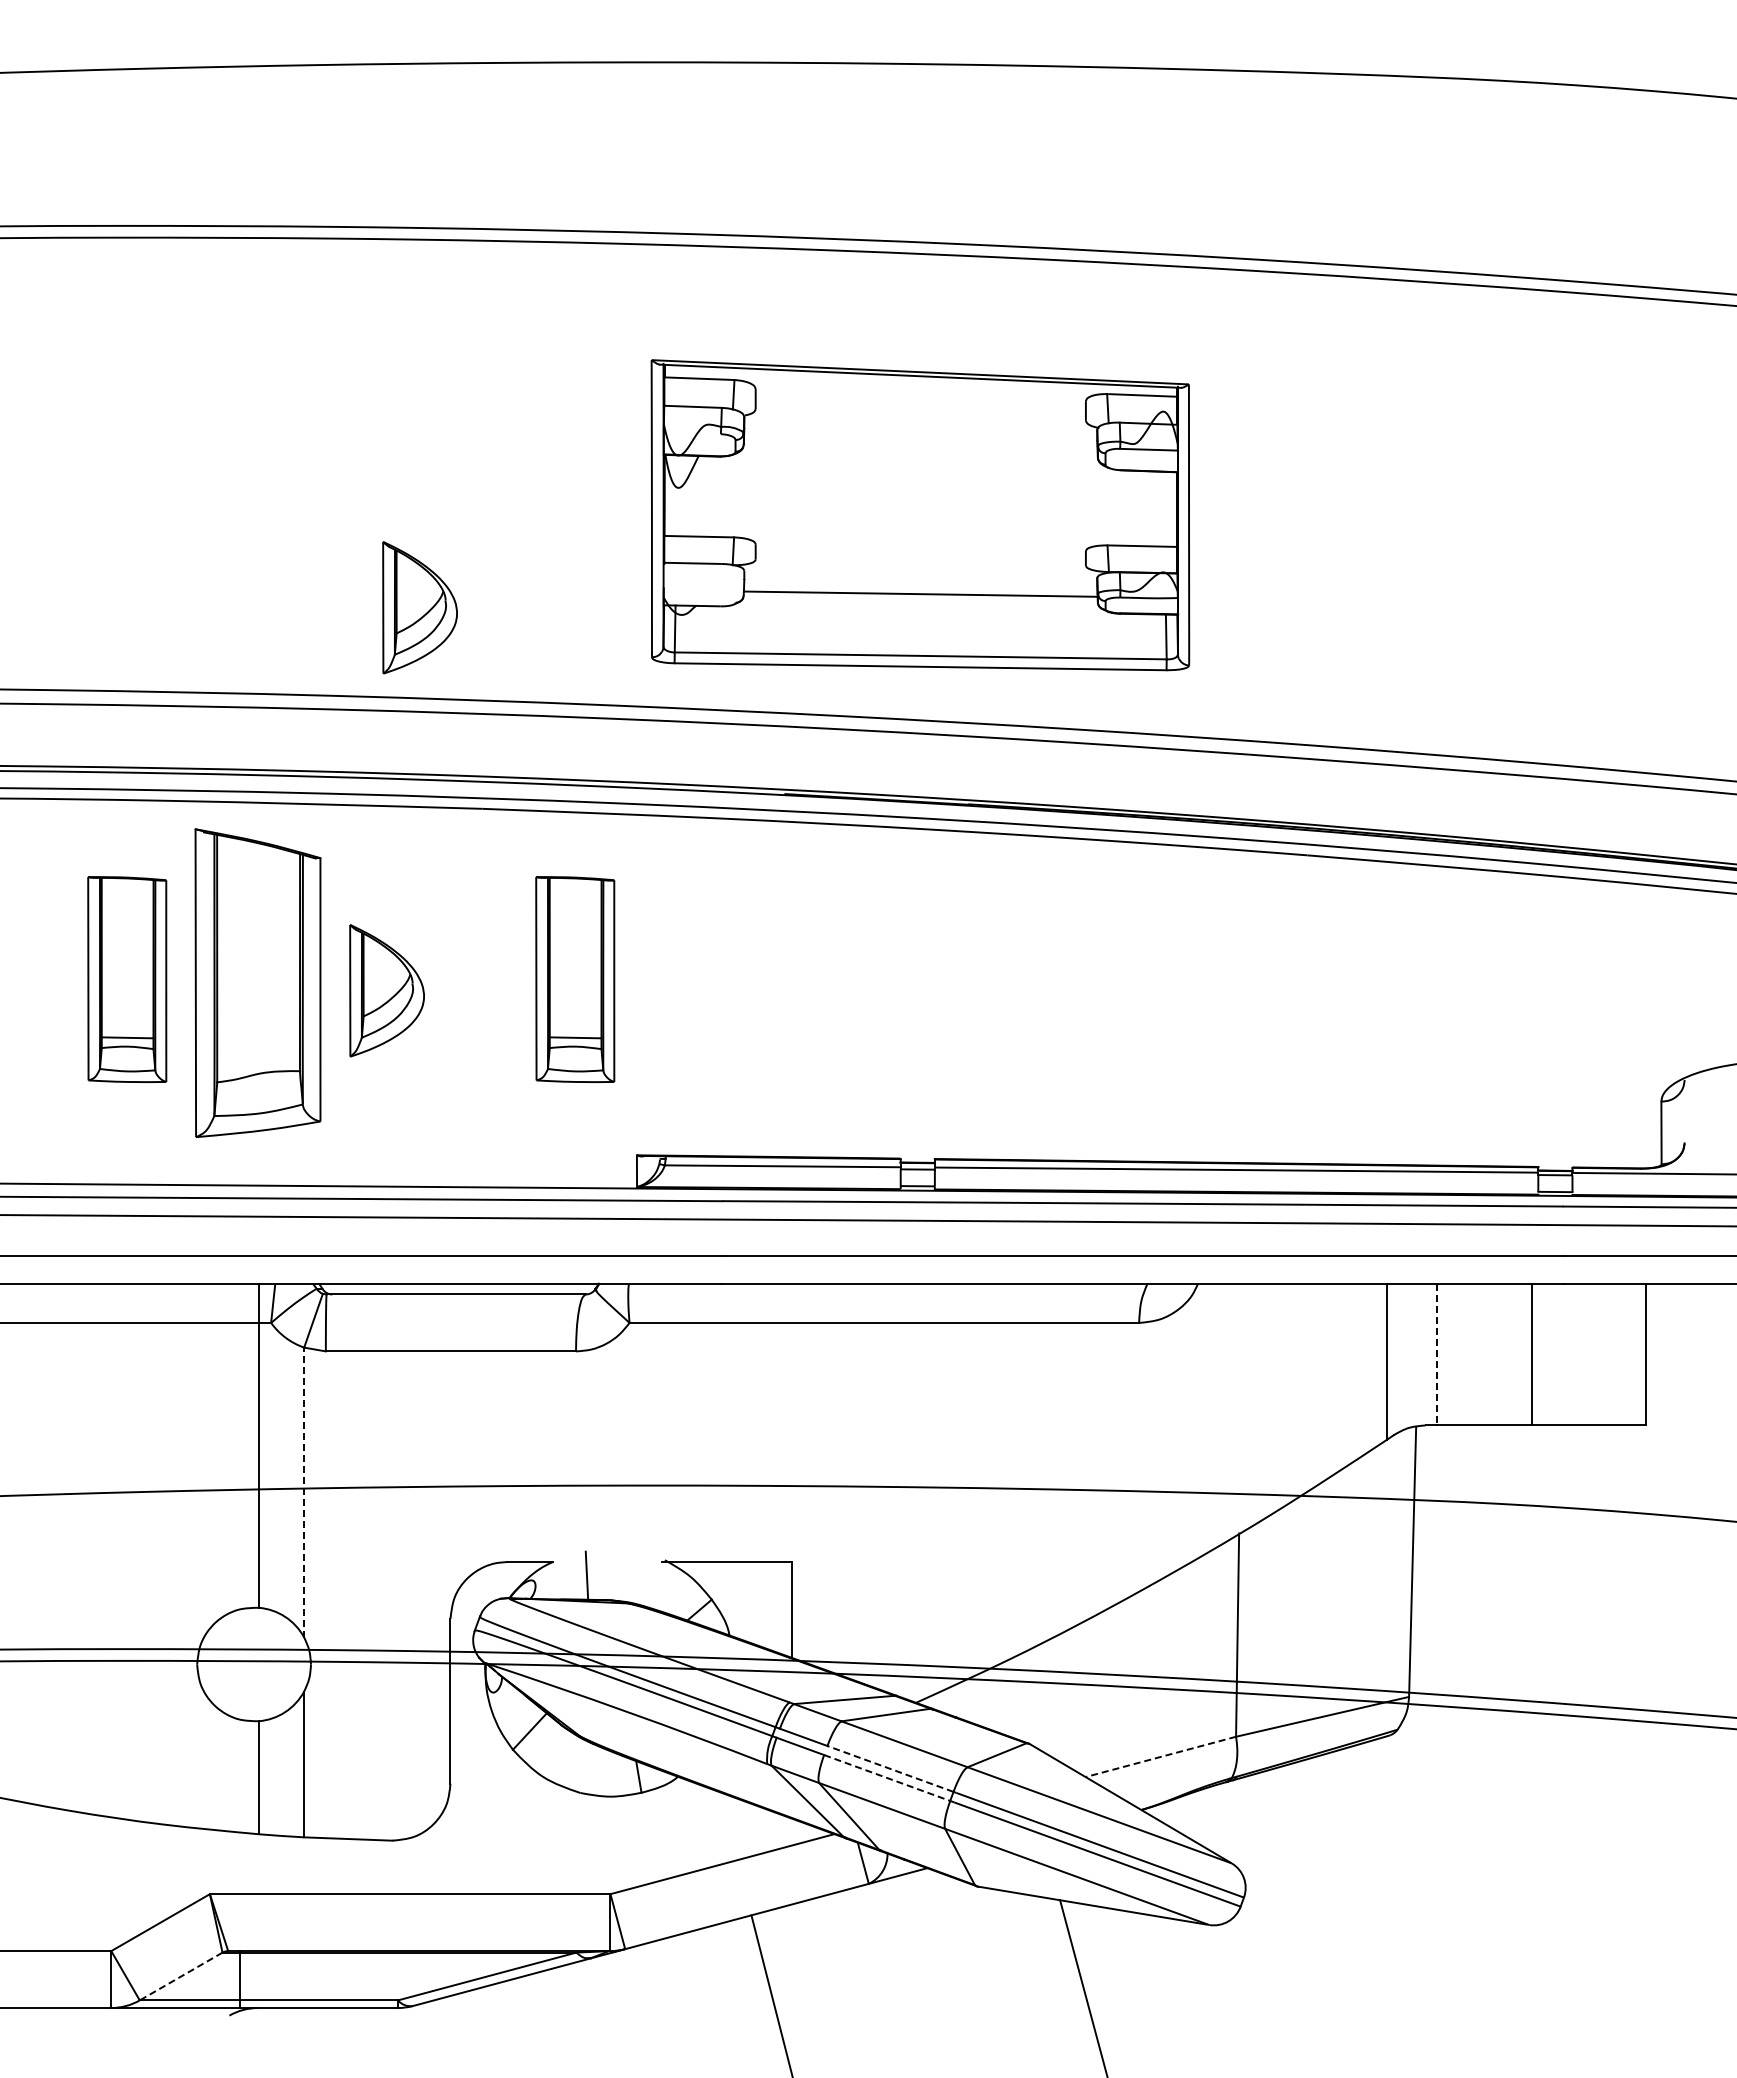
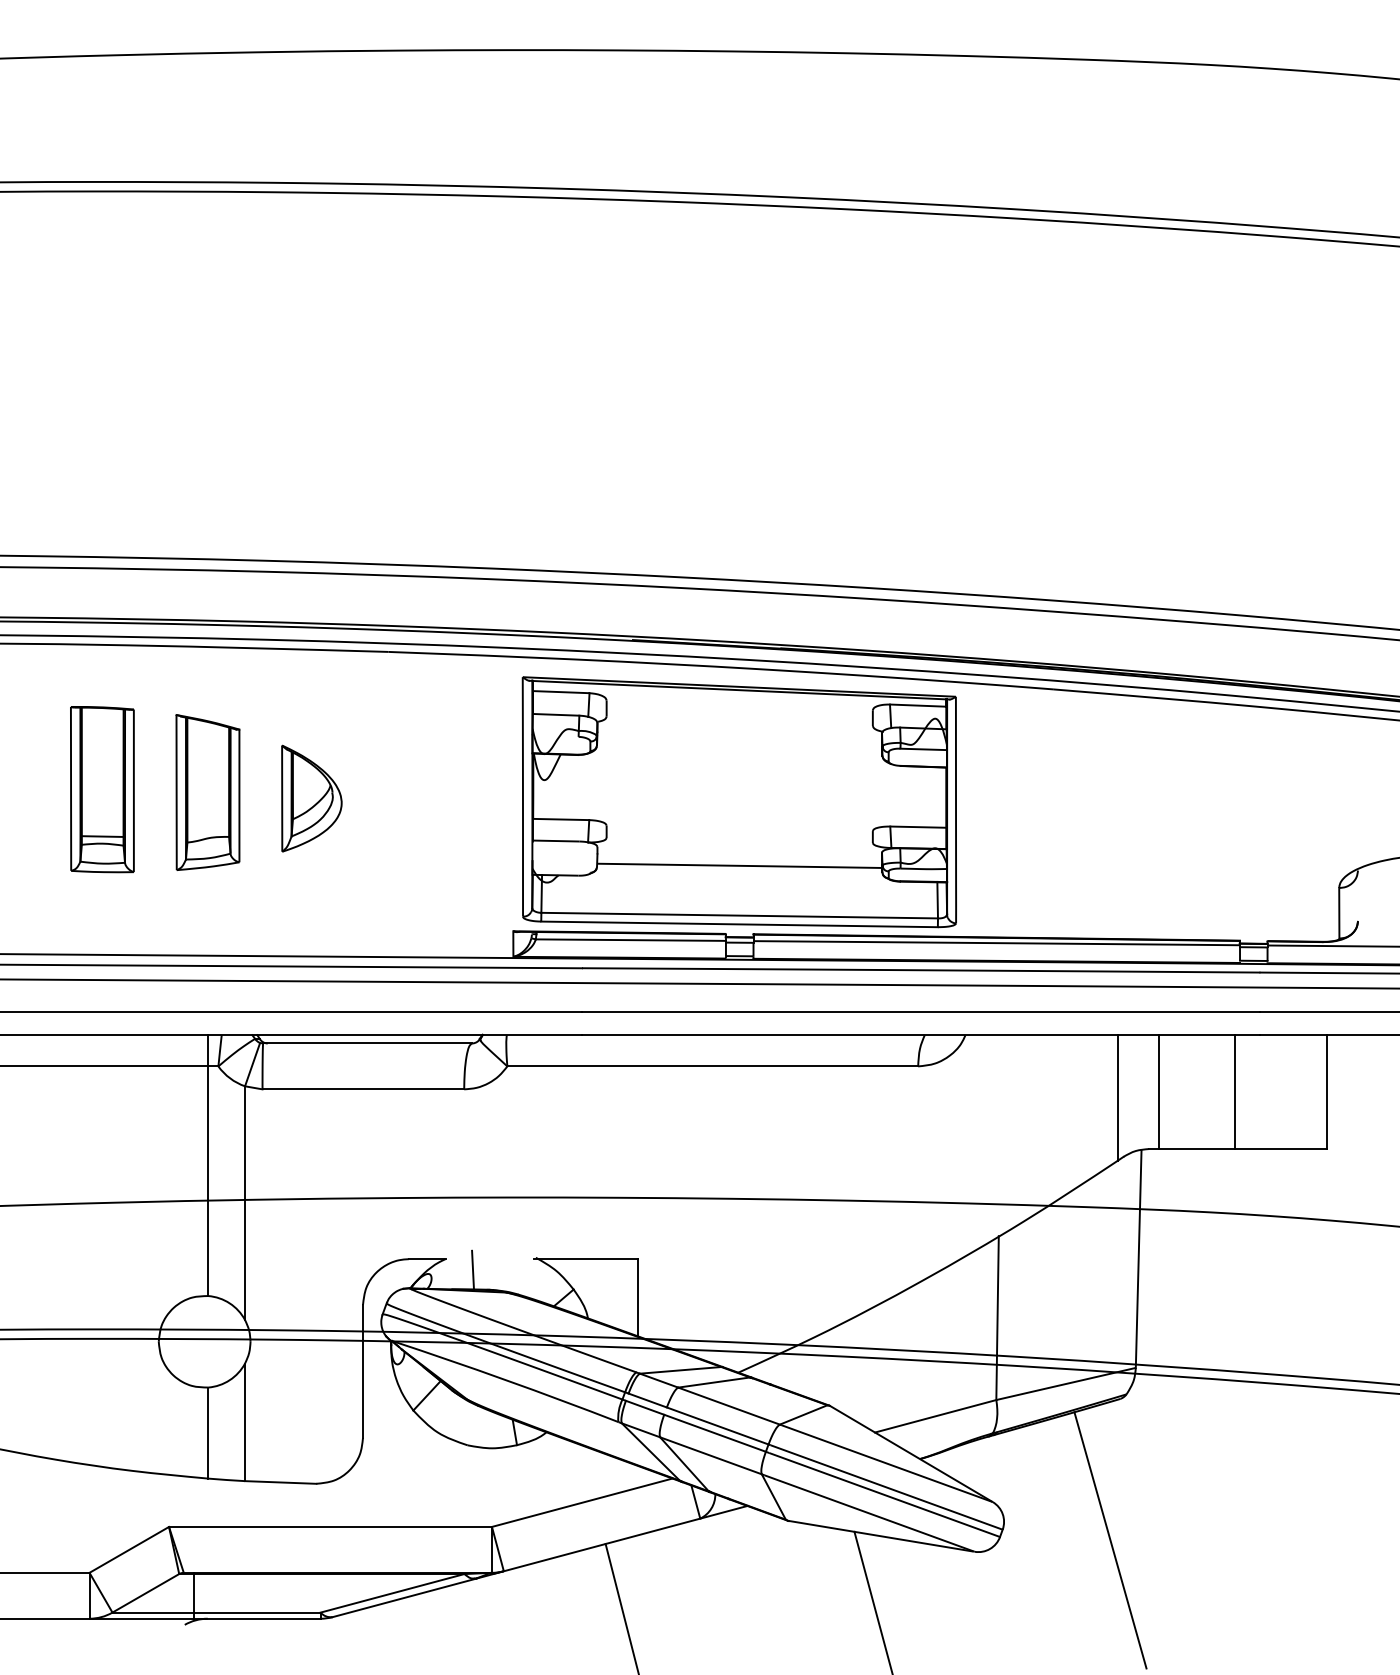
part: (920, 515) -> (739, 802), moved
part: (419, 607) -> (338, 489), removed
part: (575, 979) -> (463, 789), removed
part: (258, 983) -> (208, 792), size x0.62
line: (1437, 1354) -> (1158, 1091), dashed -> solid
line: (304, 1492) -> (245, 1203), dashed -> solid
line: (1160, 1756) -> (935, 1415), dashed -> solid
line: (890, 1768) -> (717, 1425), dashed -> solid
line: (887, 1778) -> (715, 1433), dashed -> solid
line: (1377, 1910) -> (1110, 1540), added
line: (181, 1976) -> (146, 1593), dashed -> solid

